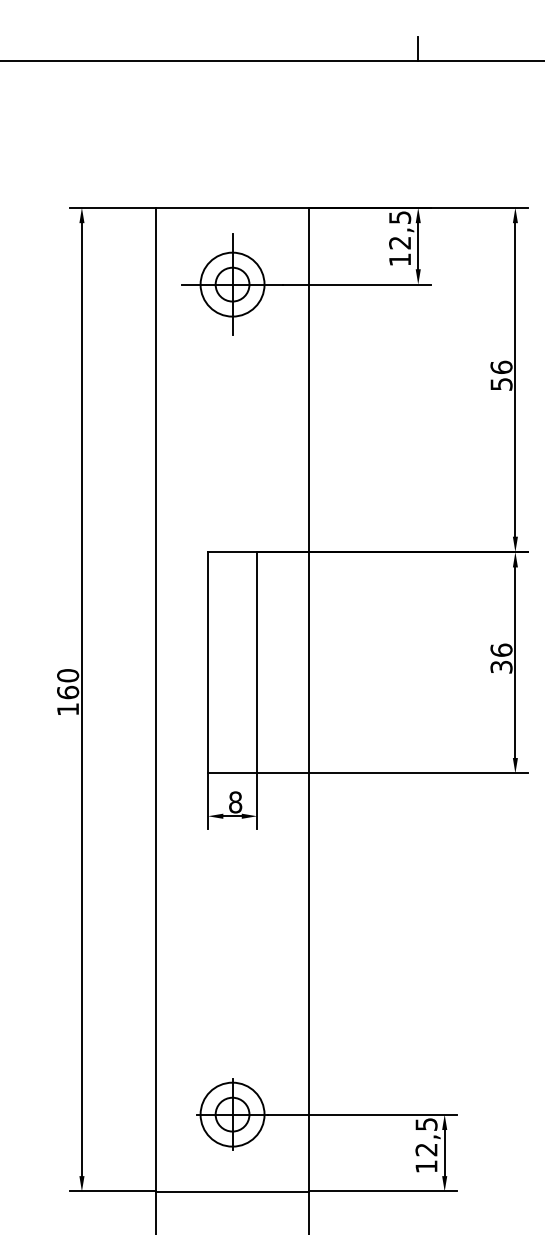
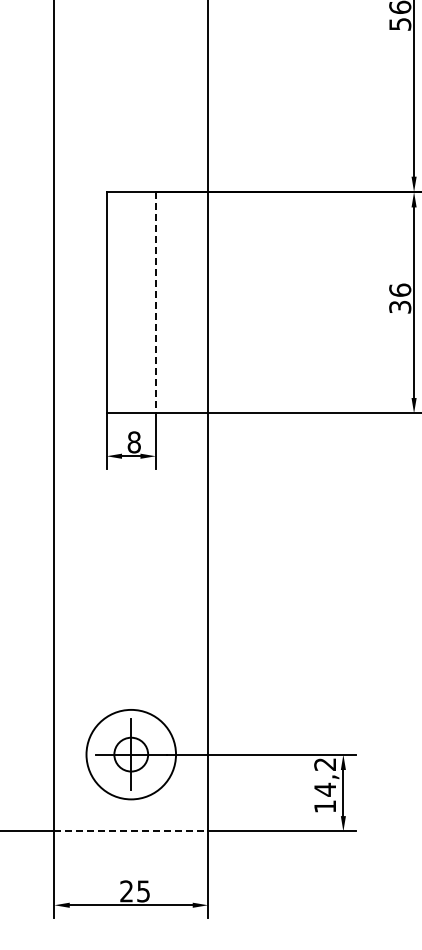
line: (257, 662) -> (156, 302), solid -> dashed
circle: (232, 1114) -> (131, 754), size x1.4
text: (426, 1137) -> (325, 777), 12,5 -> 14,2
line: (232, 1191) -> (131, 831), solid -> dashed

